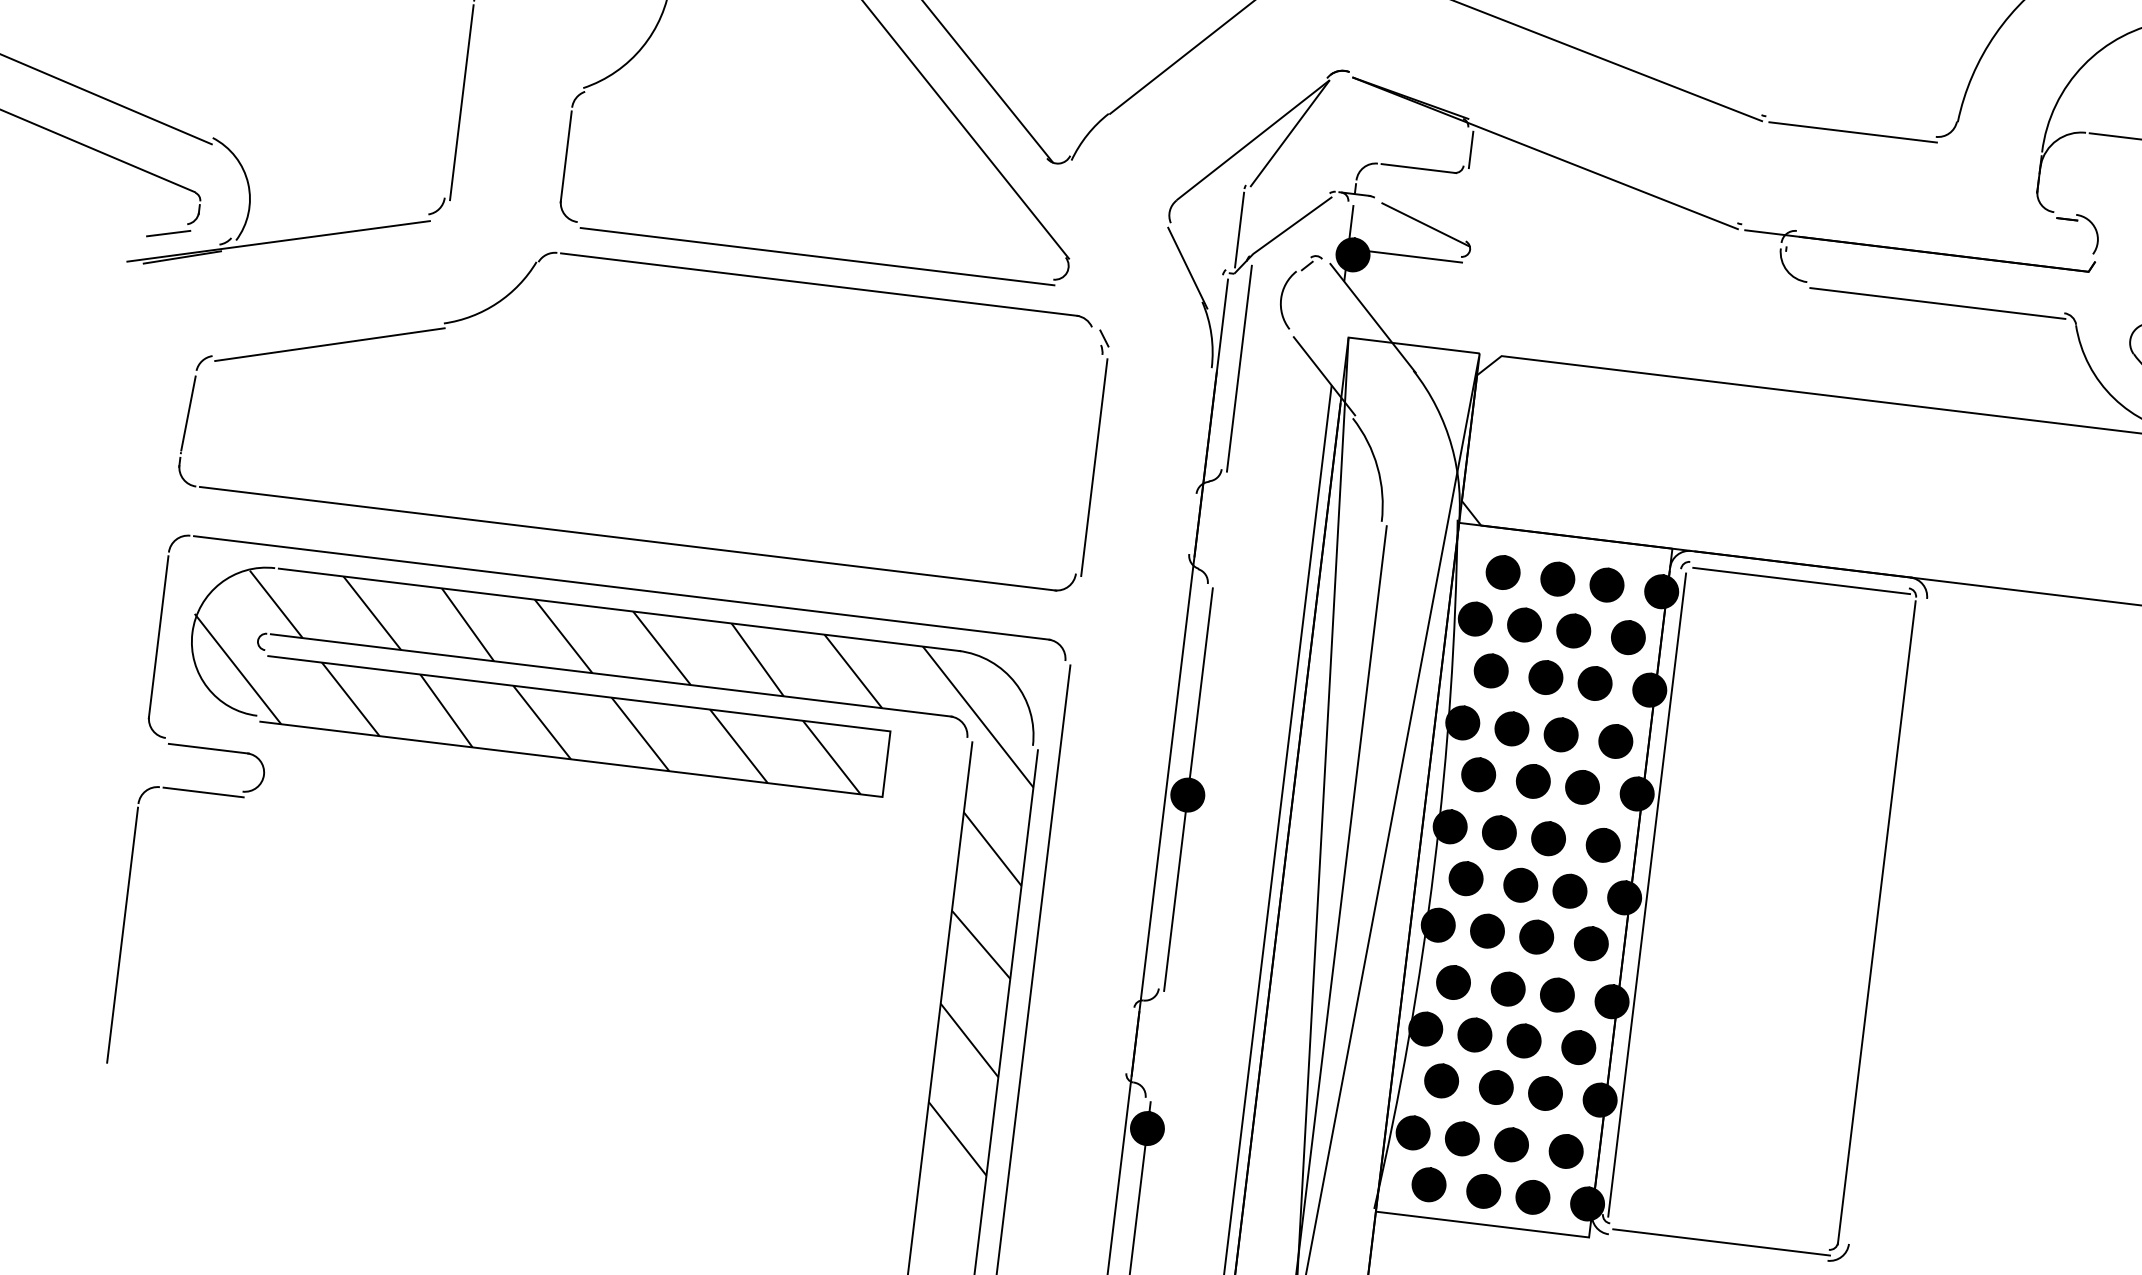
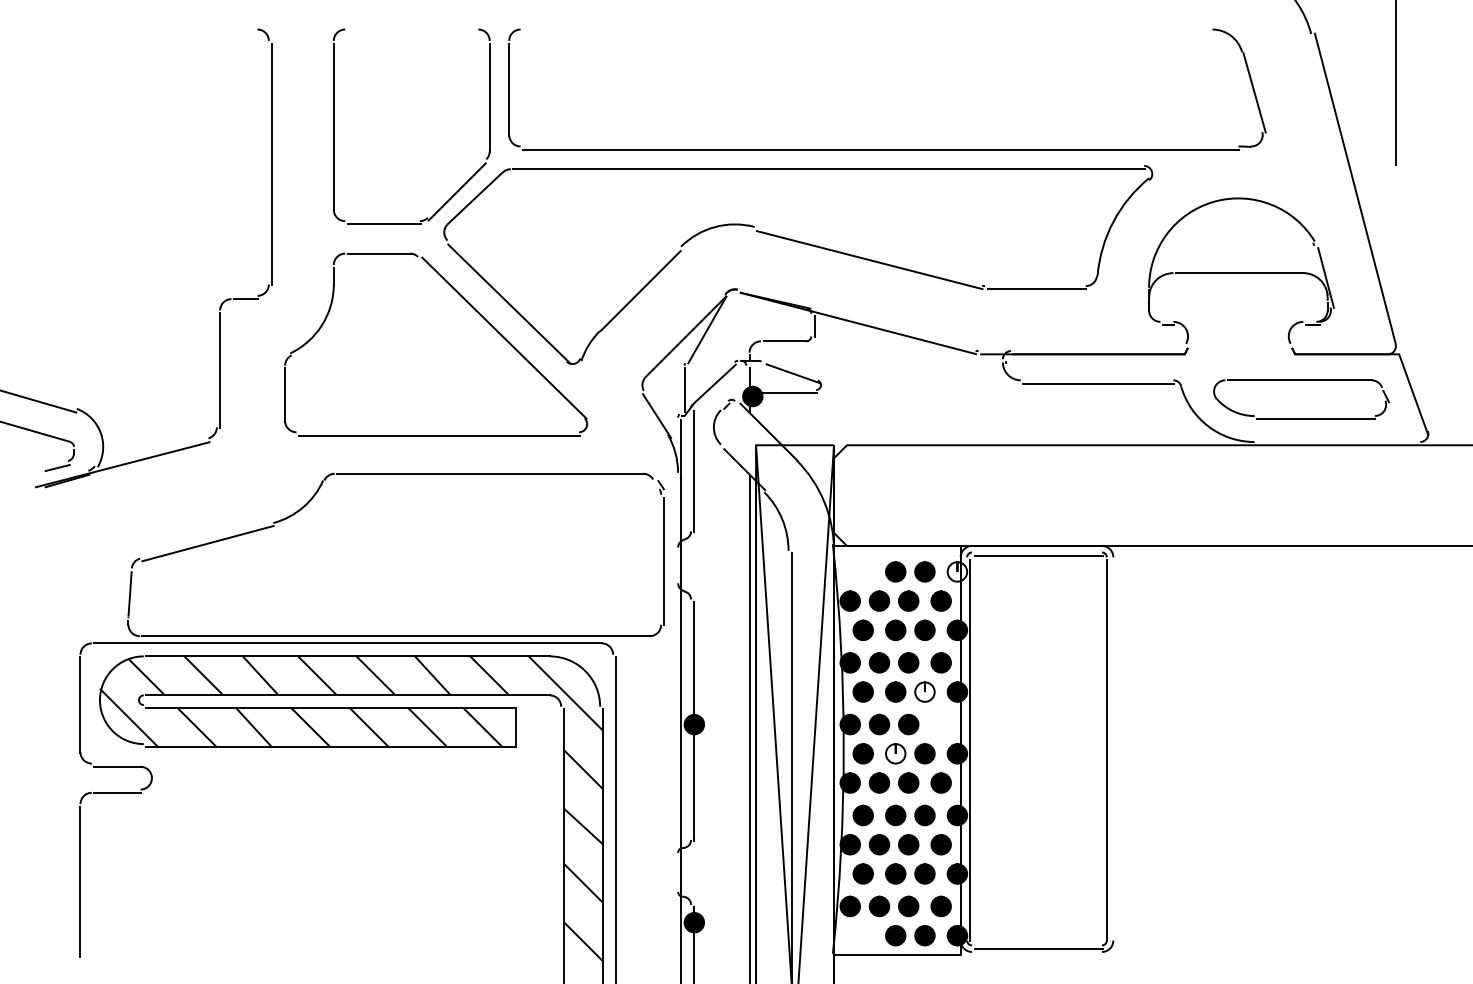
part: (659, 266) -> (395, 474), moved
part: (1501, 571) -> (862, 571), removed
fill: (1661, 591) -> (957, 571), removed
fill: (1581, 786) -> (924, 691), removed
part: (1602, 845) -> (940, 724), removed
fill: (1520, 884) -> (895, 753), removed
part: (1427, 1184) -> (862, 935), removed

